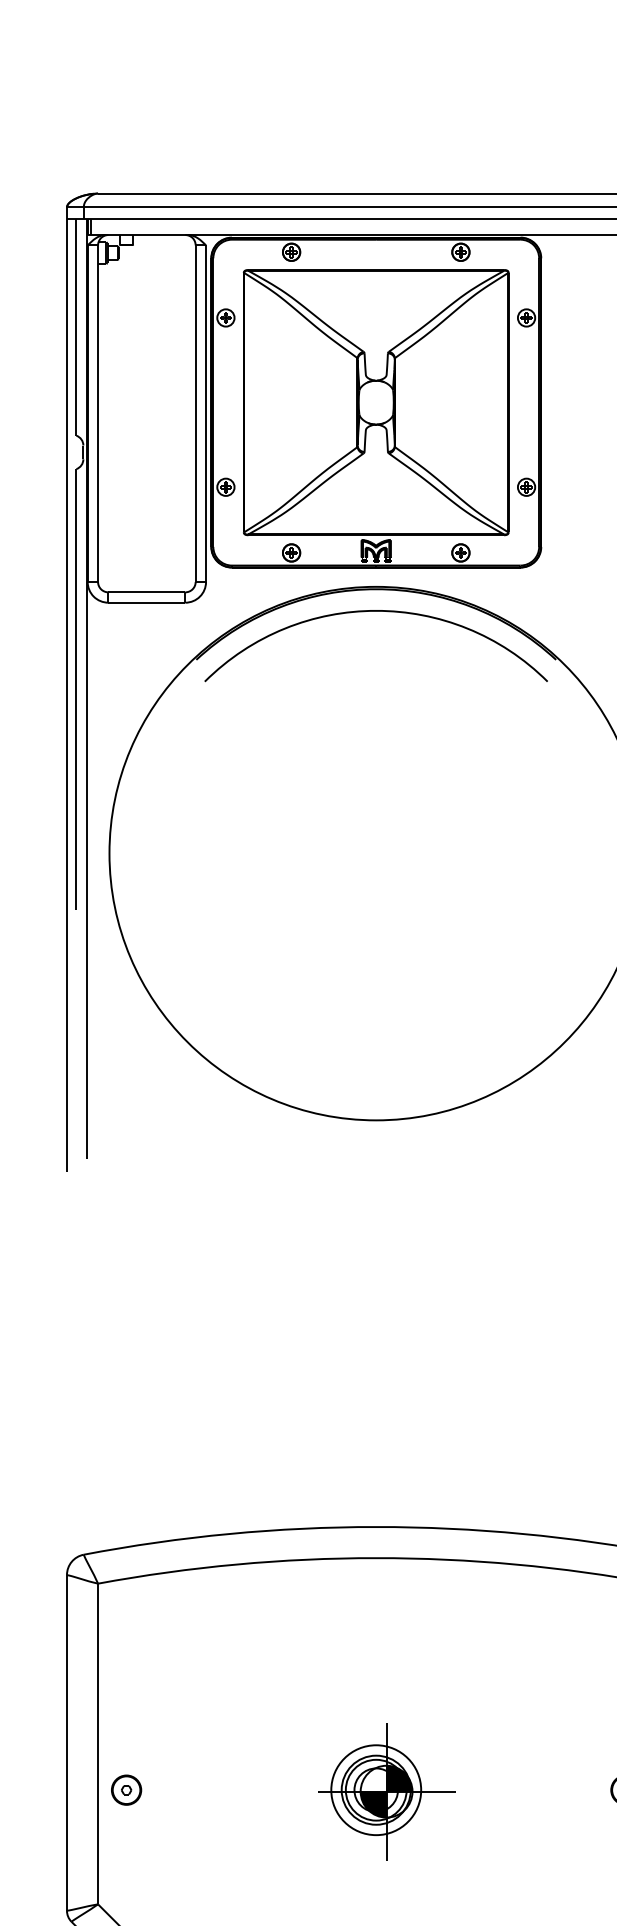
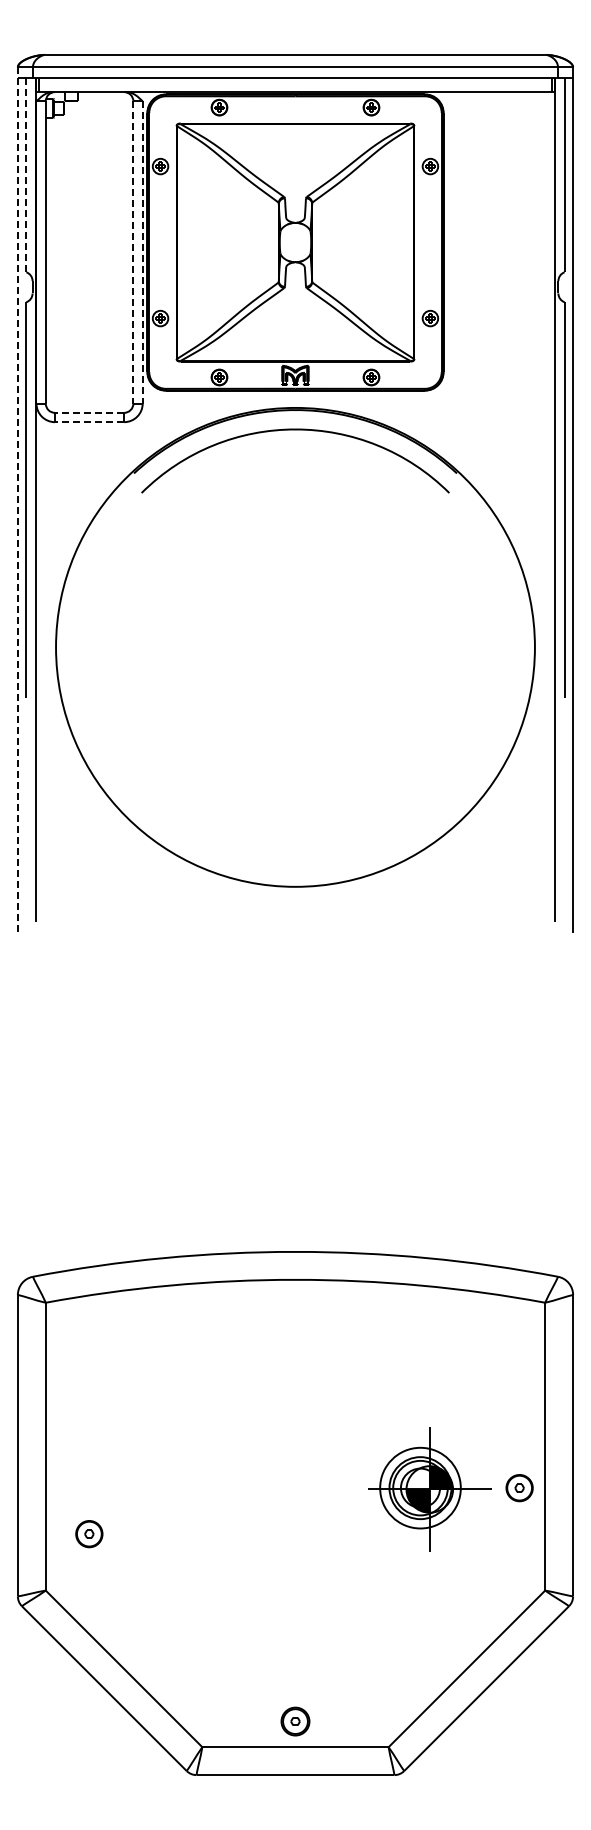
line: (76, 327) -> (26, 175), solid -> dashed
line: (195, 414) -> (133, 253), solid -> dashed
line: (205, 414) -> (142, 253), solid -> dashed
line: (146, 591) -> (89, 412), solid -> dashed
line: (146, 603) -> (89, 422), solid -> dashed
line: (66, 689) -> (17, 500), solid -> dashed
part: (126, 1790) -> (89, 1534), moved
part: (386, 1791) -> (429, 1489), moved

